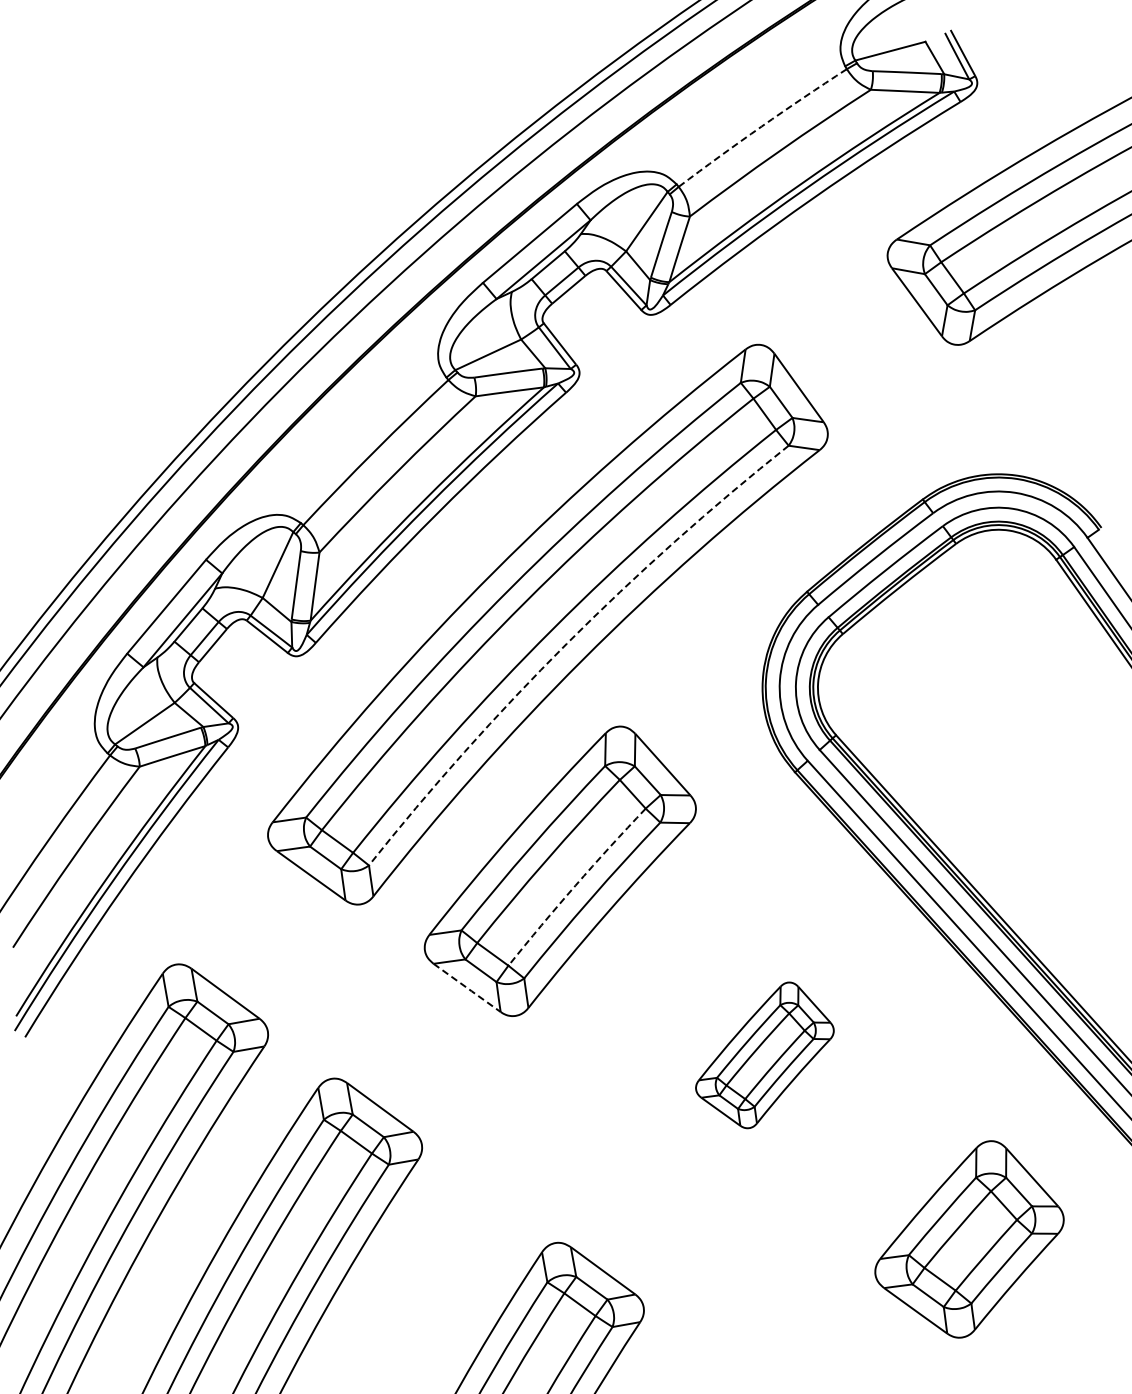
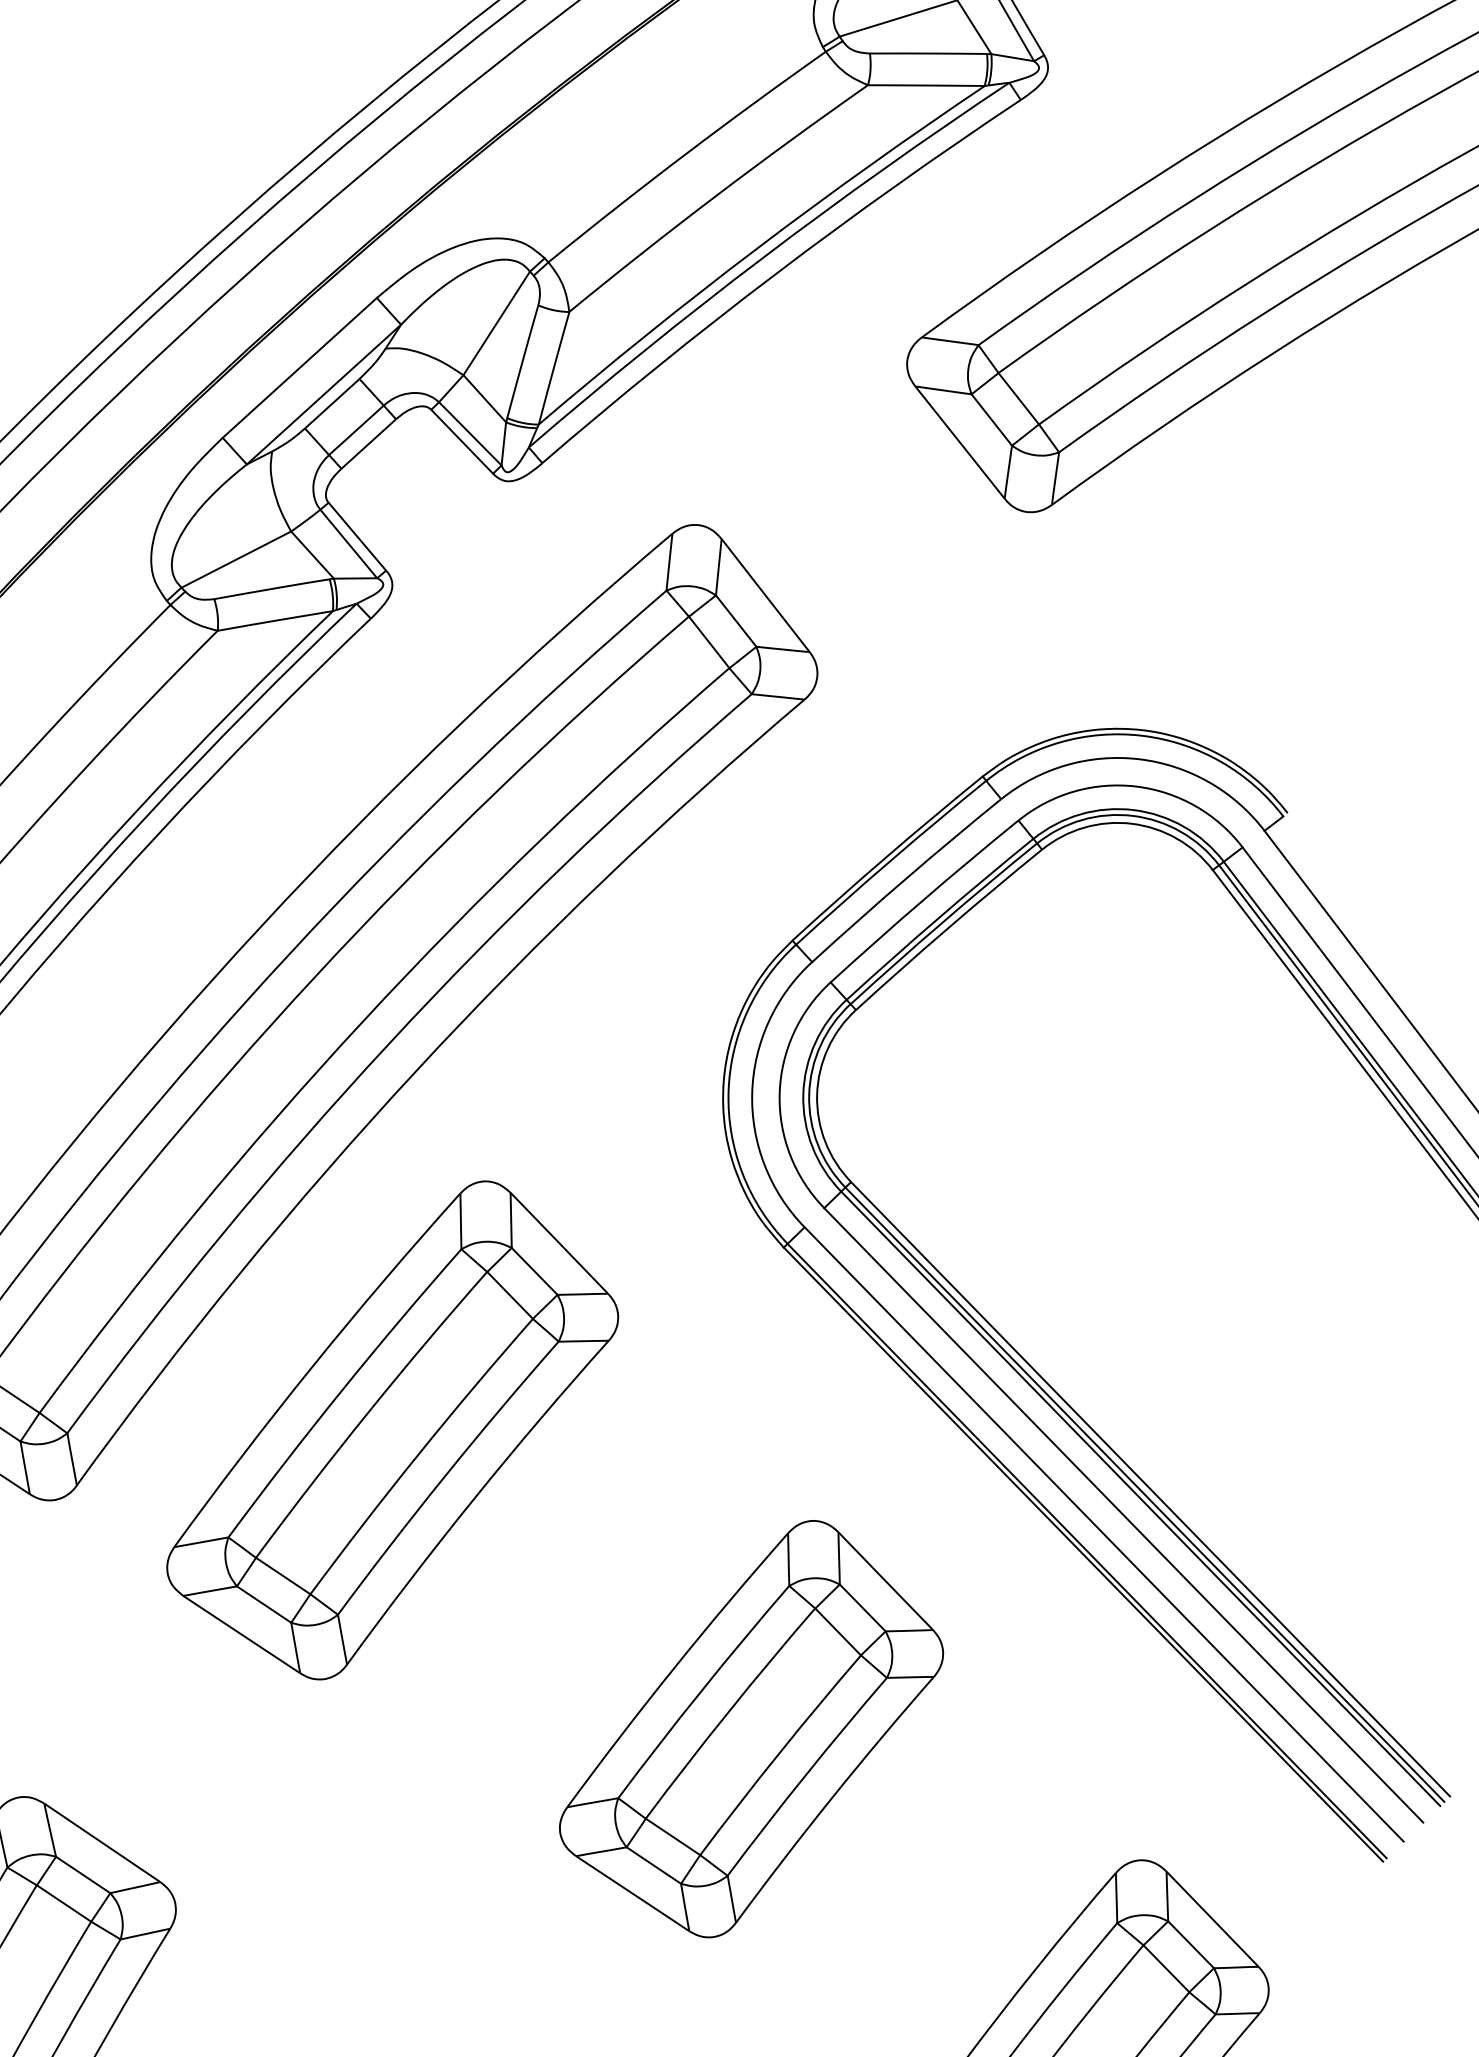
arc: (761, 126) -> (684, 154), dashed -> solid
arc: (566, 643) -> (387, 1044), dashed -> solid
arc: (575, 885) -> (418, 1453), dashed -> solid
line: (467, 988) -> (242, 1635), dashed -> solid
part: (764, 1055) -> (750, 1729), size x1.67

